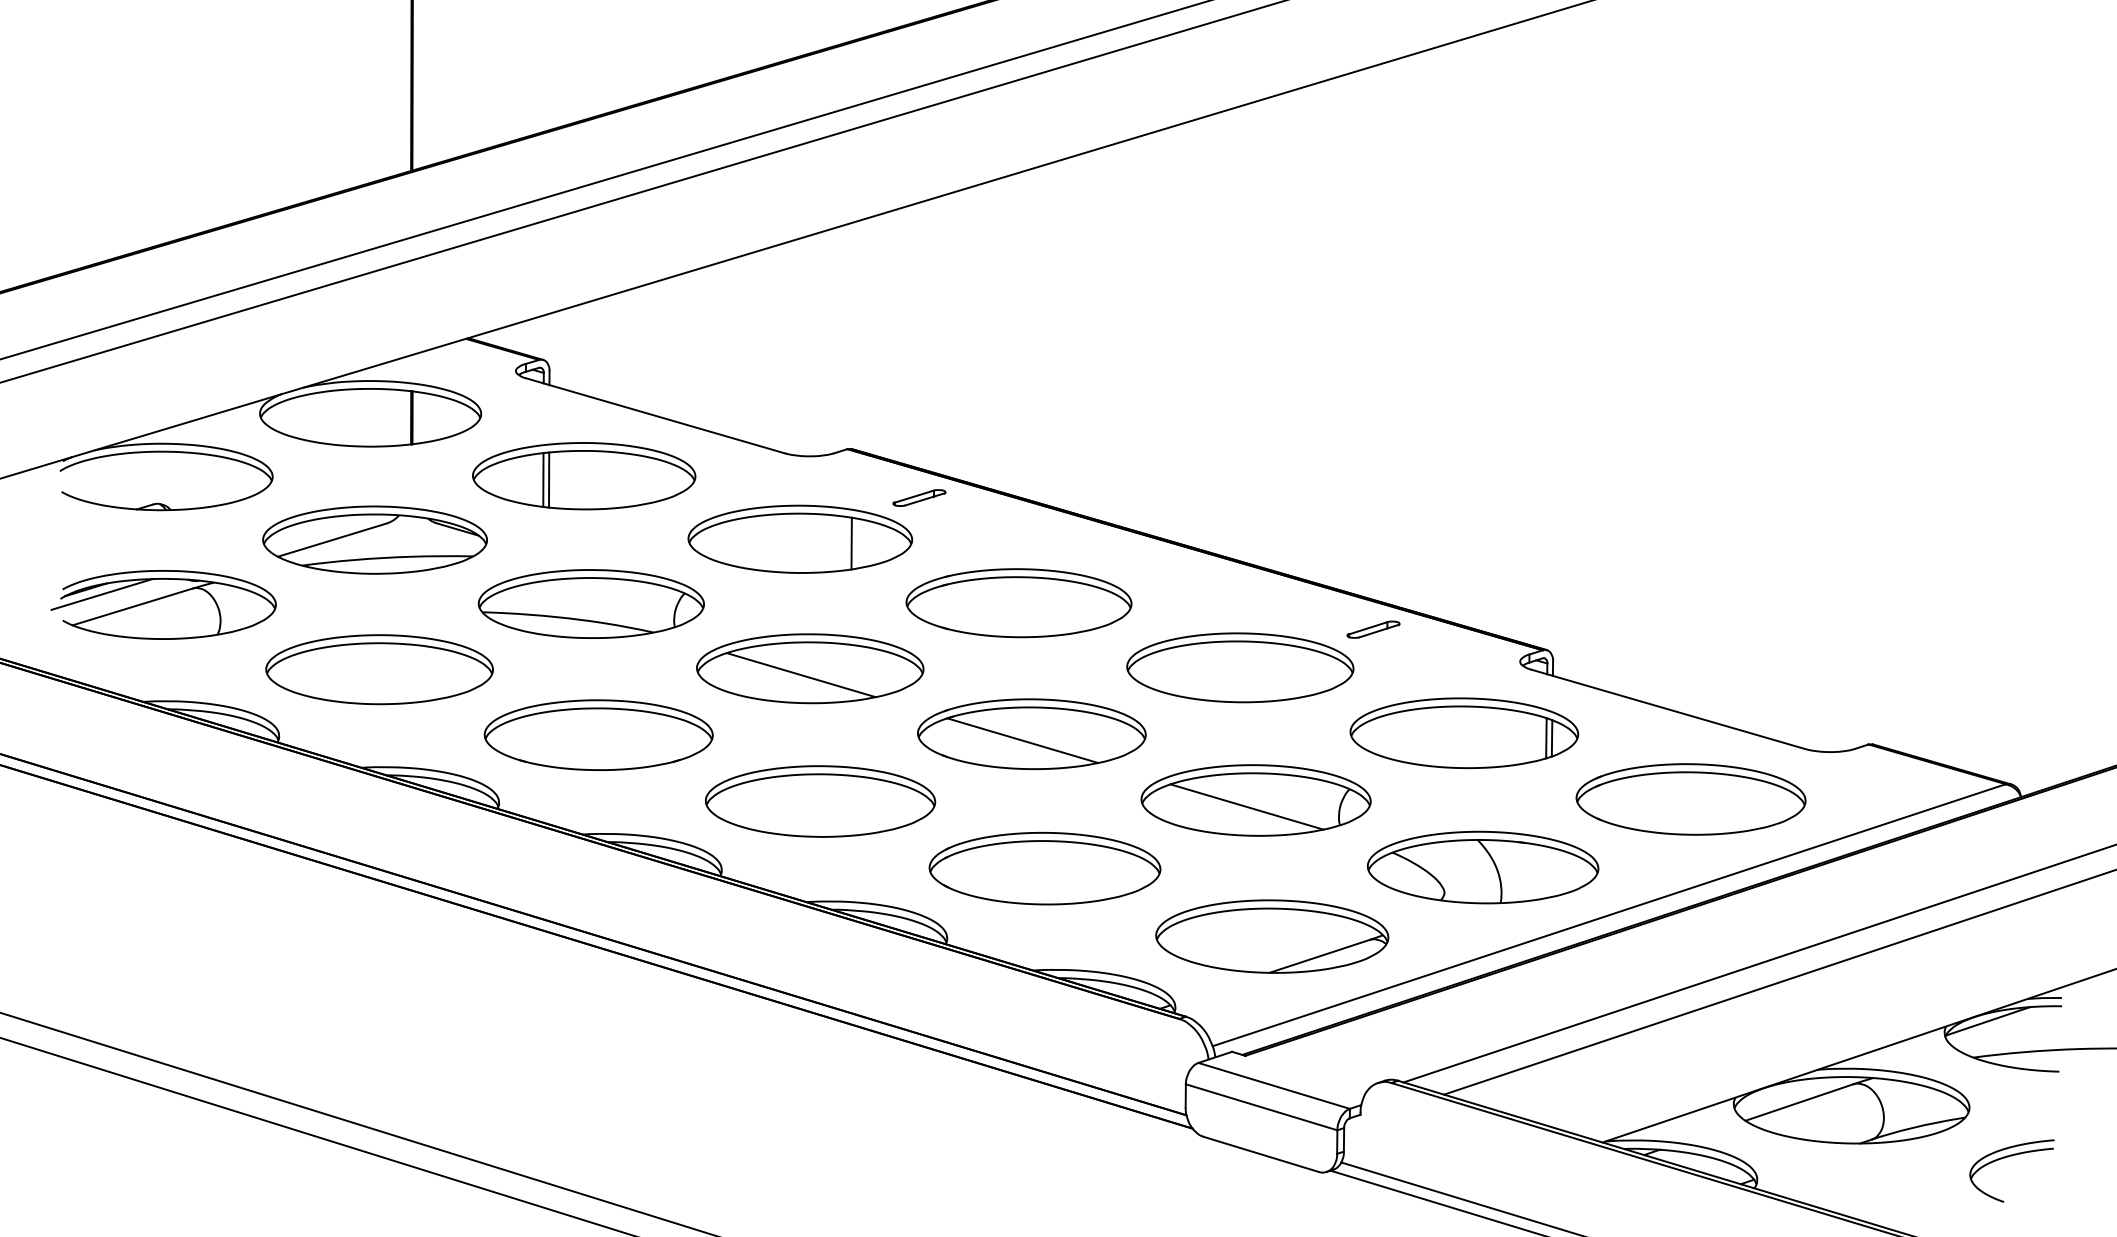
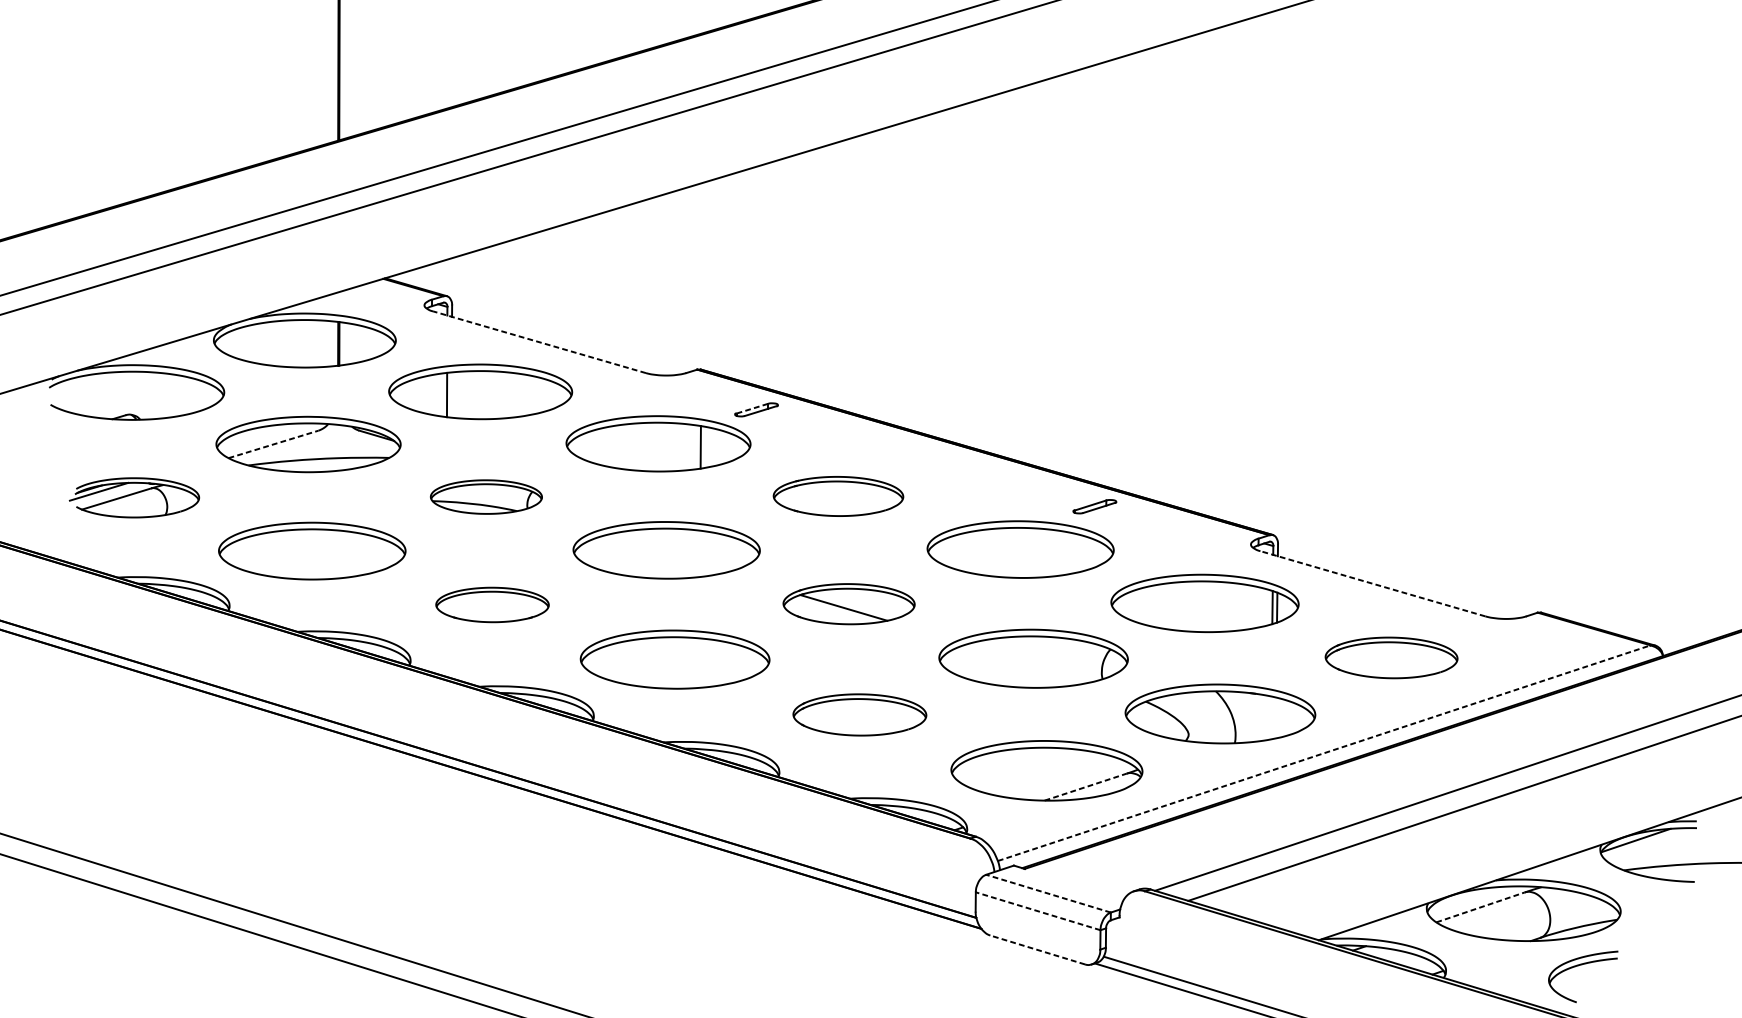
line: (655, 415) -> (539, 341), solid -> dashed
line: (549, 479) -> (452, 394), removed
line: (914, 496) -> (752, 408), solid -> dashed
line: (332, 539) -> (273, 443), solid -> dashed
part: (590, 603) -> (485, 496), size x0.6
part: (1018, 603) -> (838, 496), size x0.7
part: (163, 604) -> (134, 497), size x0.7
part: (1373, 629) -> (1094, 506), moved
line: (800, 675) -> (658, 555), removed
line: (1667, 709) -> (1372, 583), solid -> dashed
part: (1031, 733) -> (848, 603), size x0.7
part: (598, 734) -> (492, 604), size x0.6
part: (1690, 799) -> (1391, 657), size x0.7
line: (1246, 806) -> (1025, 663), removed
part: (1044, 868) -> (859, 714), size x0.7
line: (1609, 915) -> (1324, 753), solid -> dashed
line: (1319, 956) -> (1085, 787), solid -> dashed
line: (1273, 1085) -> (1047, 893), solid -> dashed
line: (1799, 1102) -> (1480, 907), solid -> dashed
line: (1261, 1107) -> (1038, 911), solid -> dashed
line: (1260, 1154) -> (1037, 950), solid -> dashed
part: (2008, 1157) -> (1580, 965), moved

